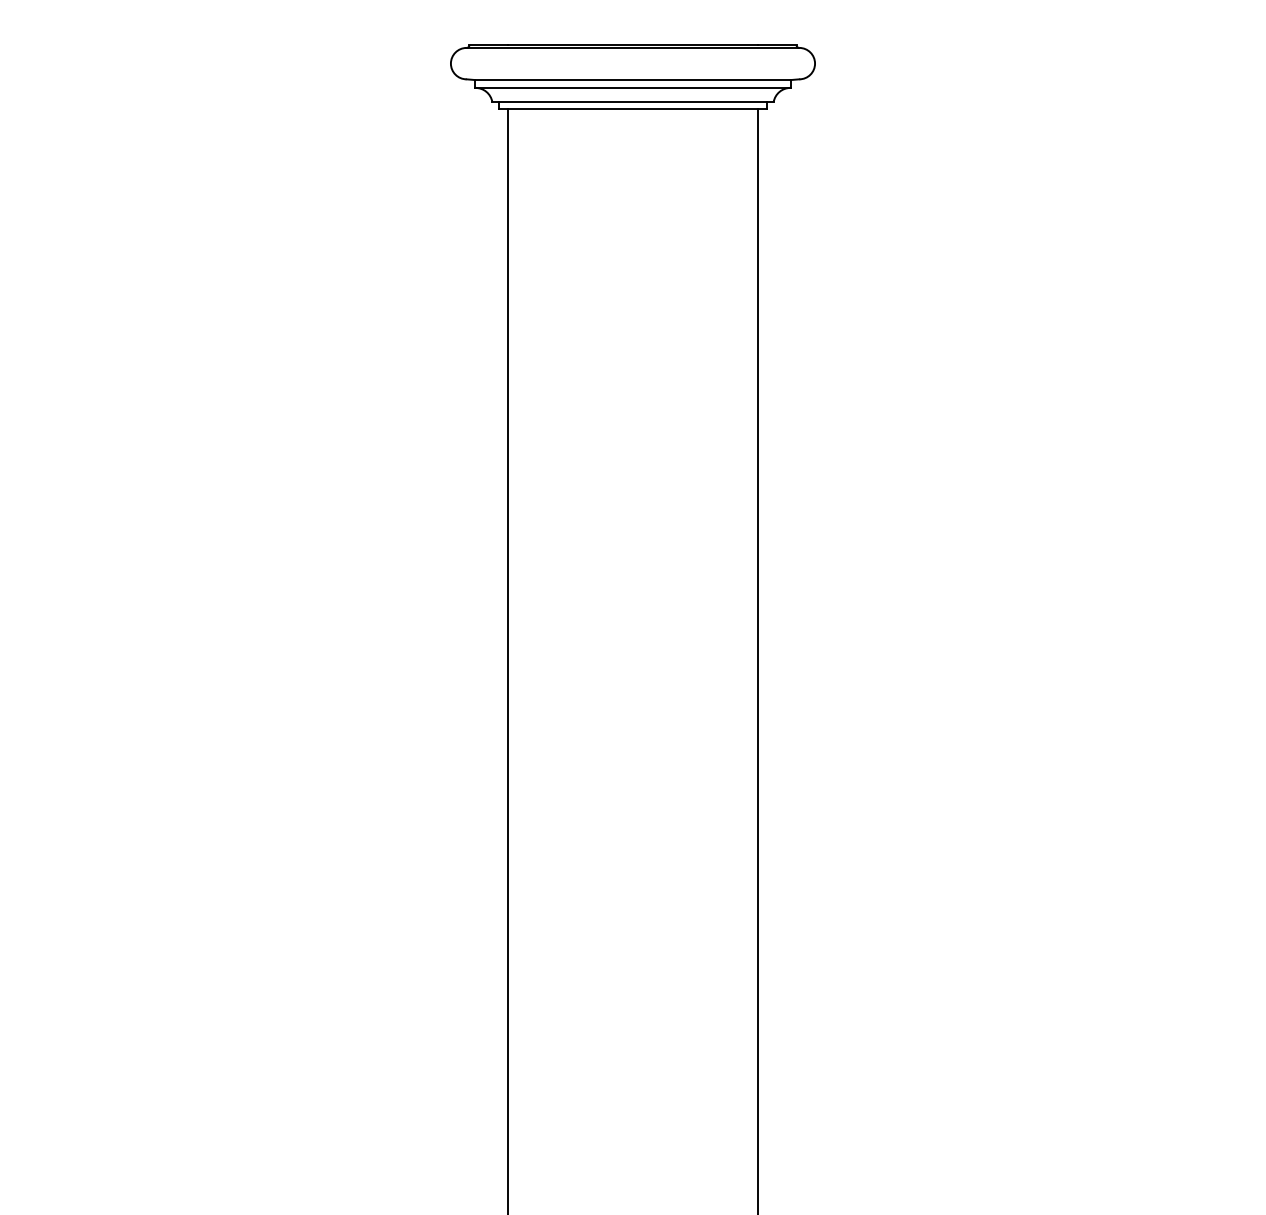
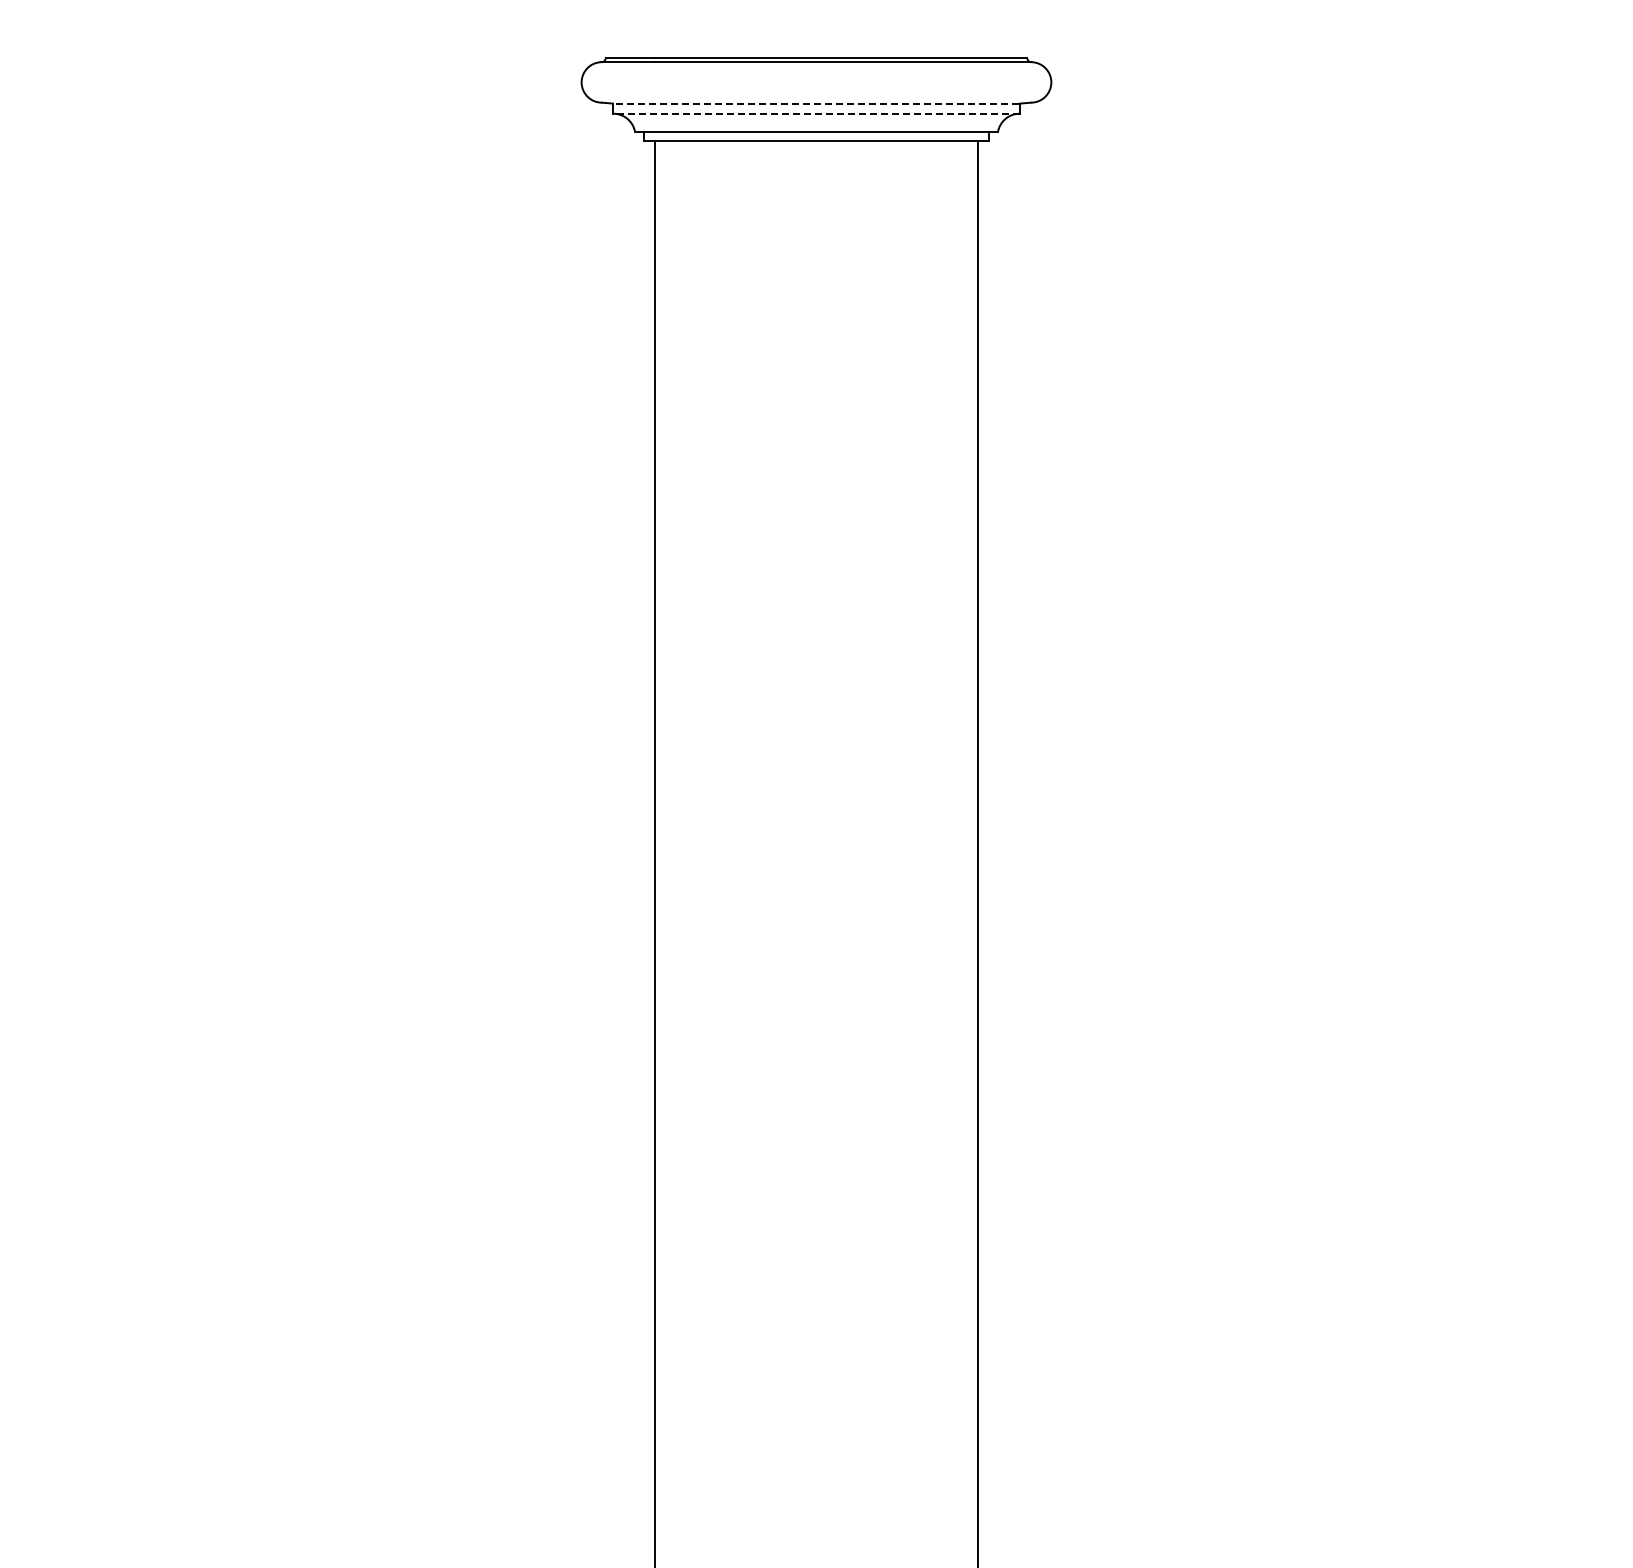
line: (632, 79) -> (815, 103), solid -> dashed
line: (633, 87) -> (816, 113), solid -> dashed

